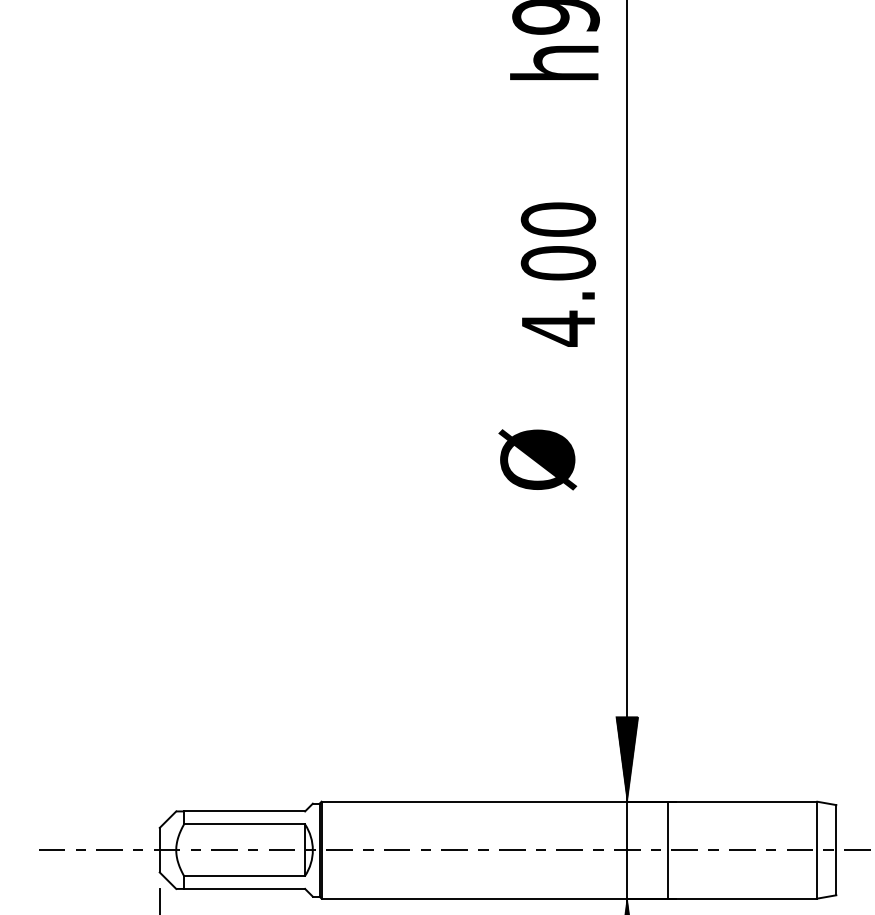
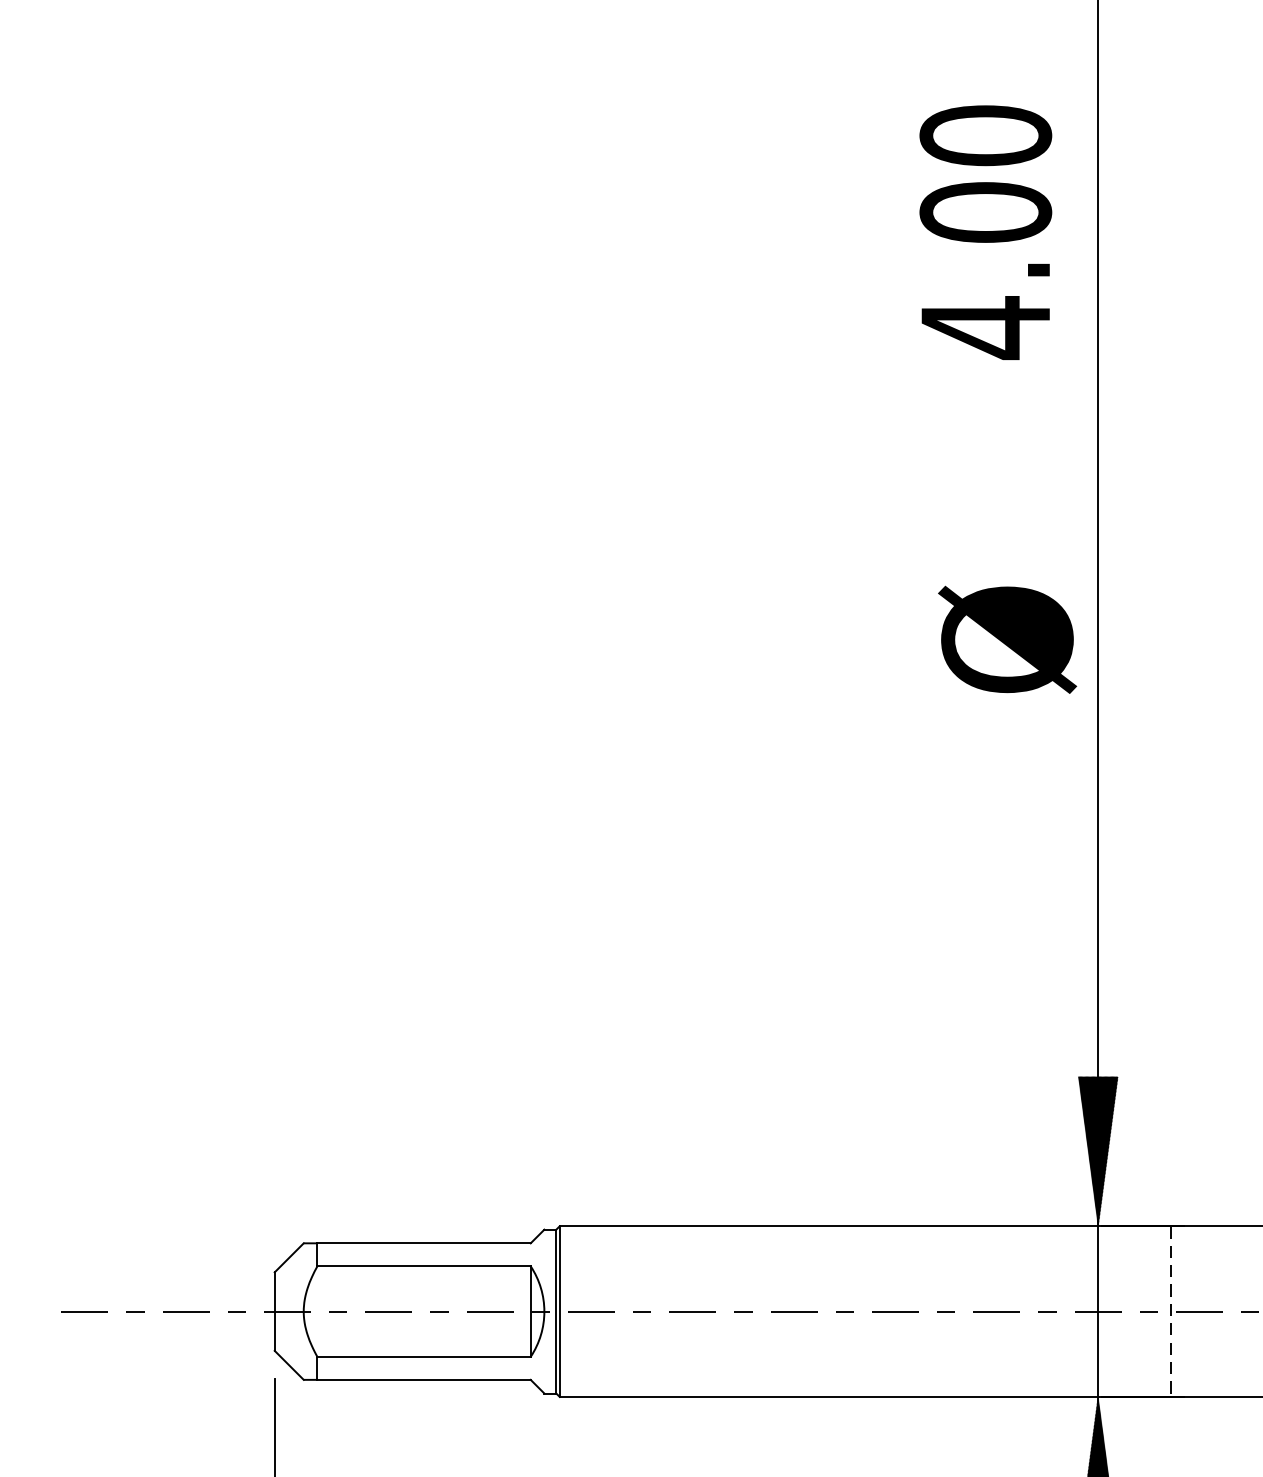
text: (558, 274) -> (985, 232), moved
text: (537, 459) -> (1007, 639), moved
line: (668, 850) -> (1170, 1312), solid -> dashed

